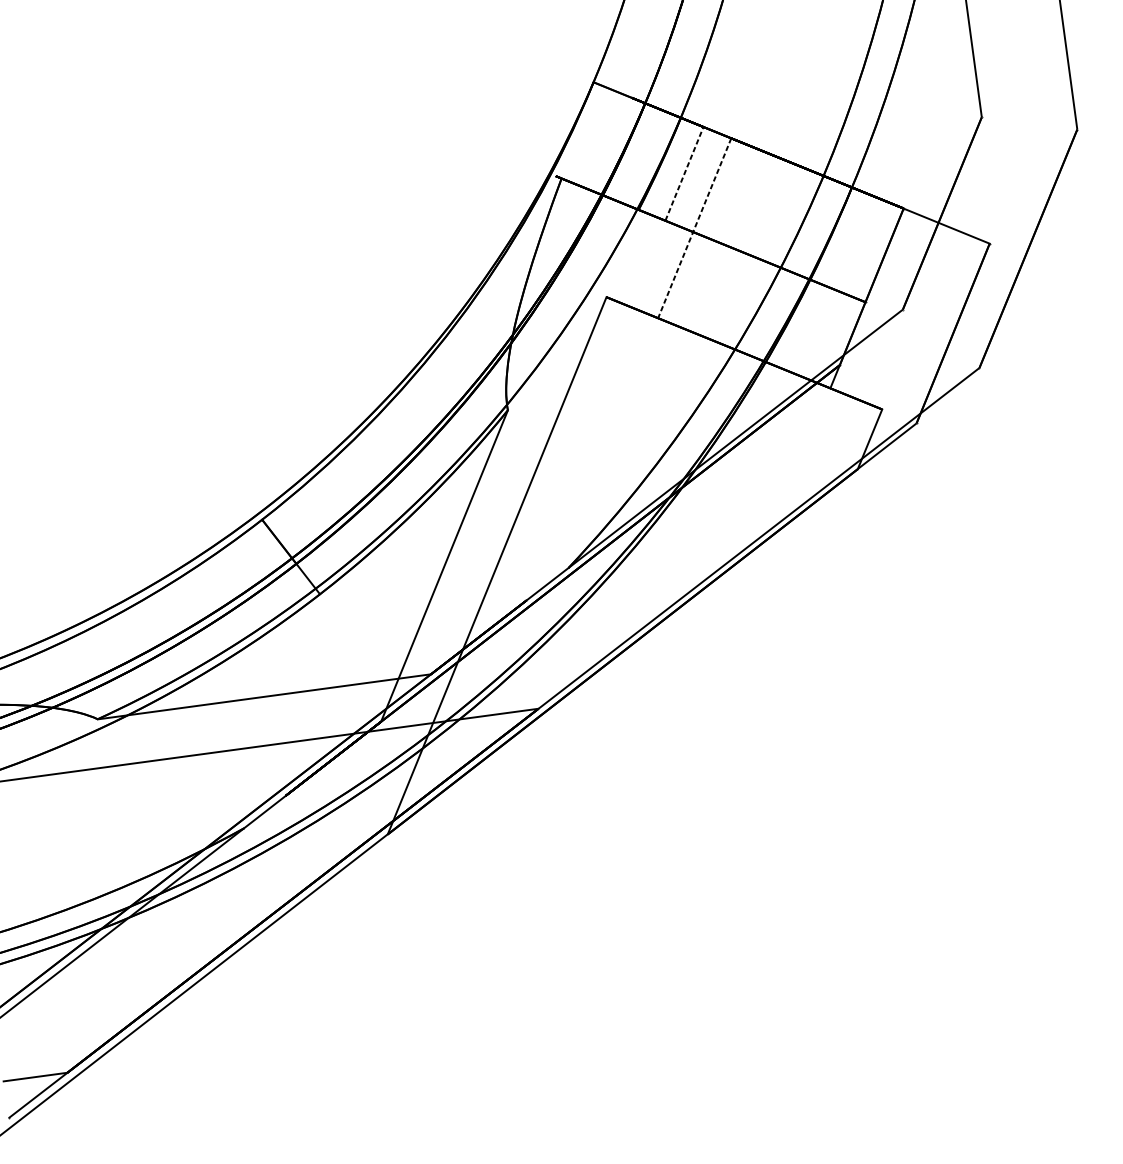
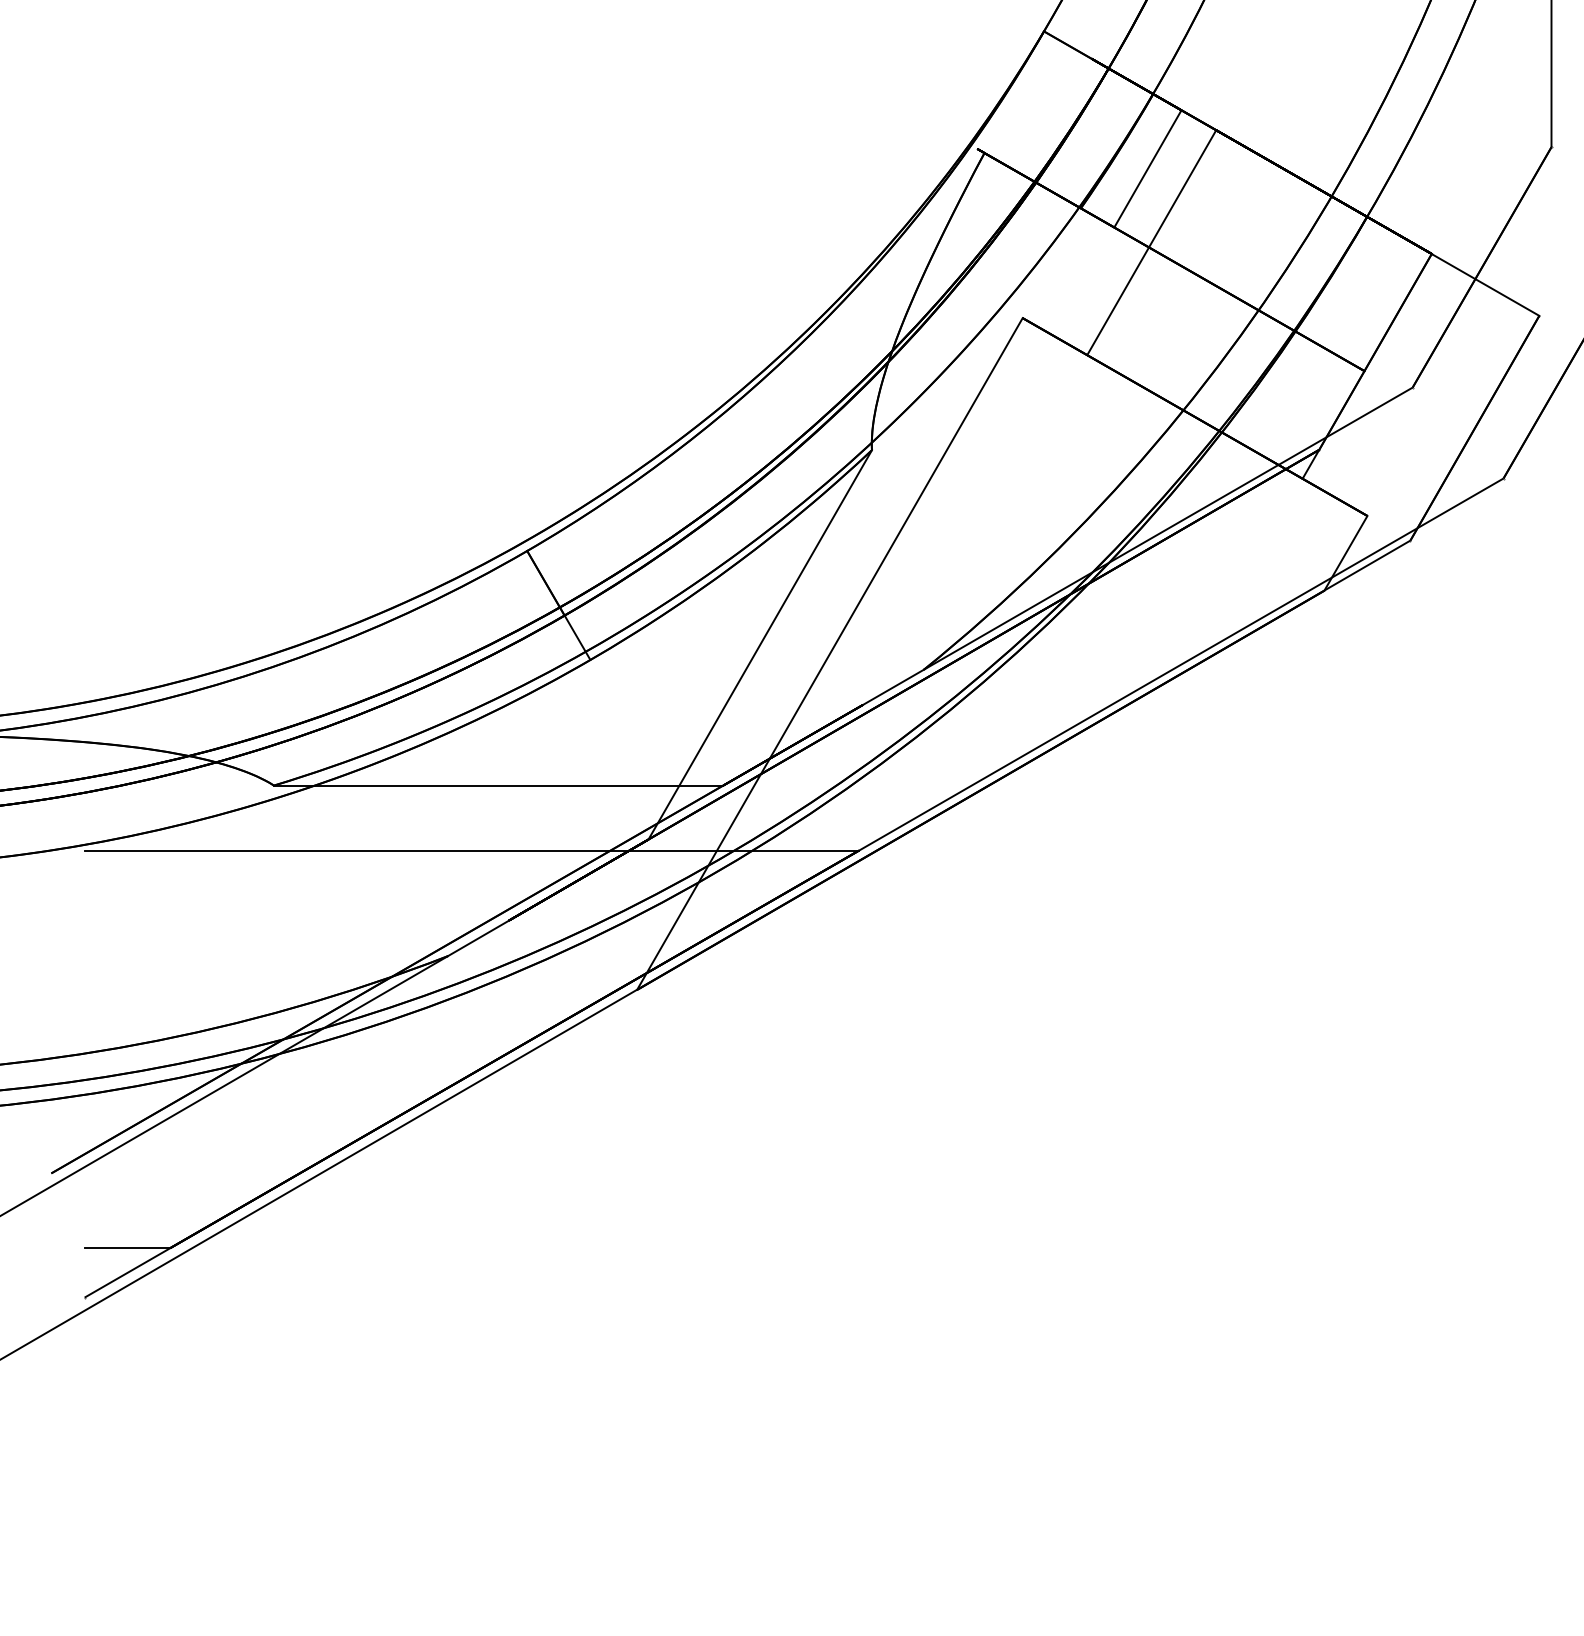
line: (684, 173) -> (1148, 168), dashed -> solid
line: (694, 228) -> (1151, 242), dashed -> solid

